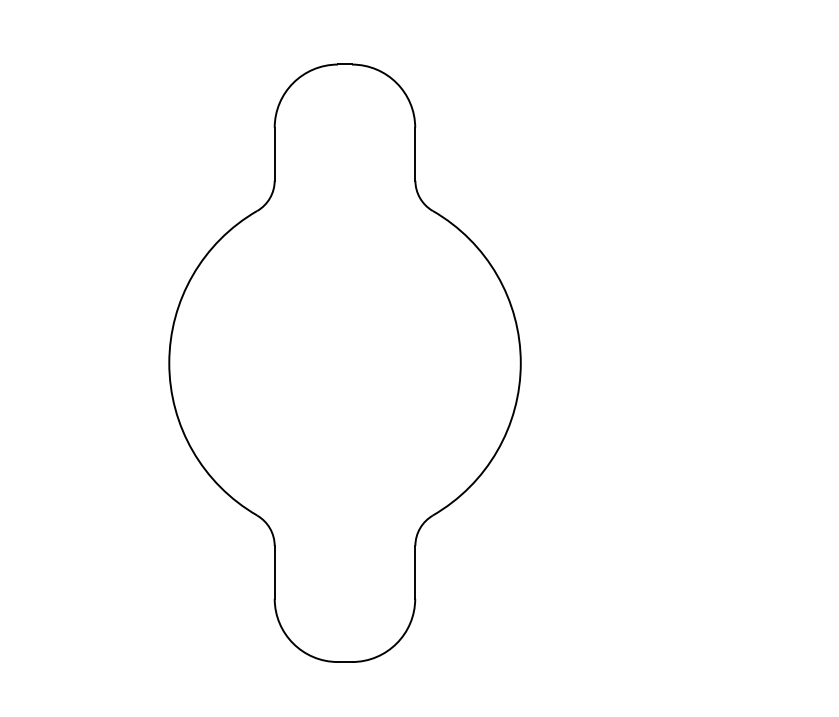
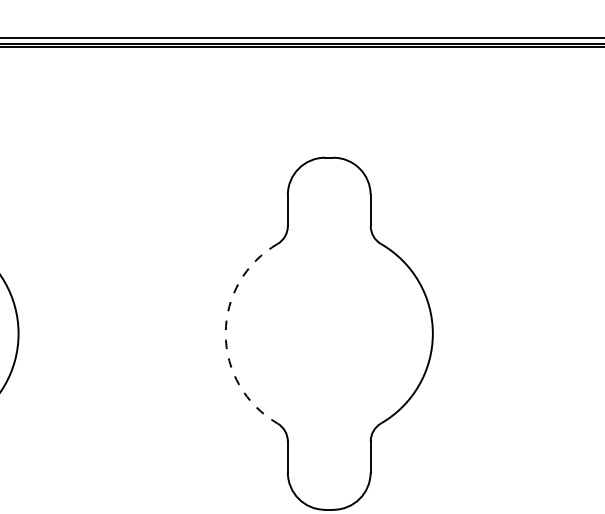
arc: (168, 362) -> (225, 333), solid -> dashed

